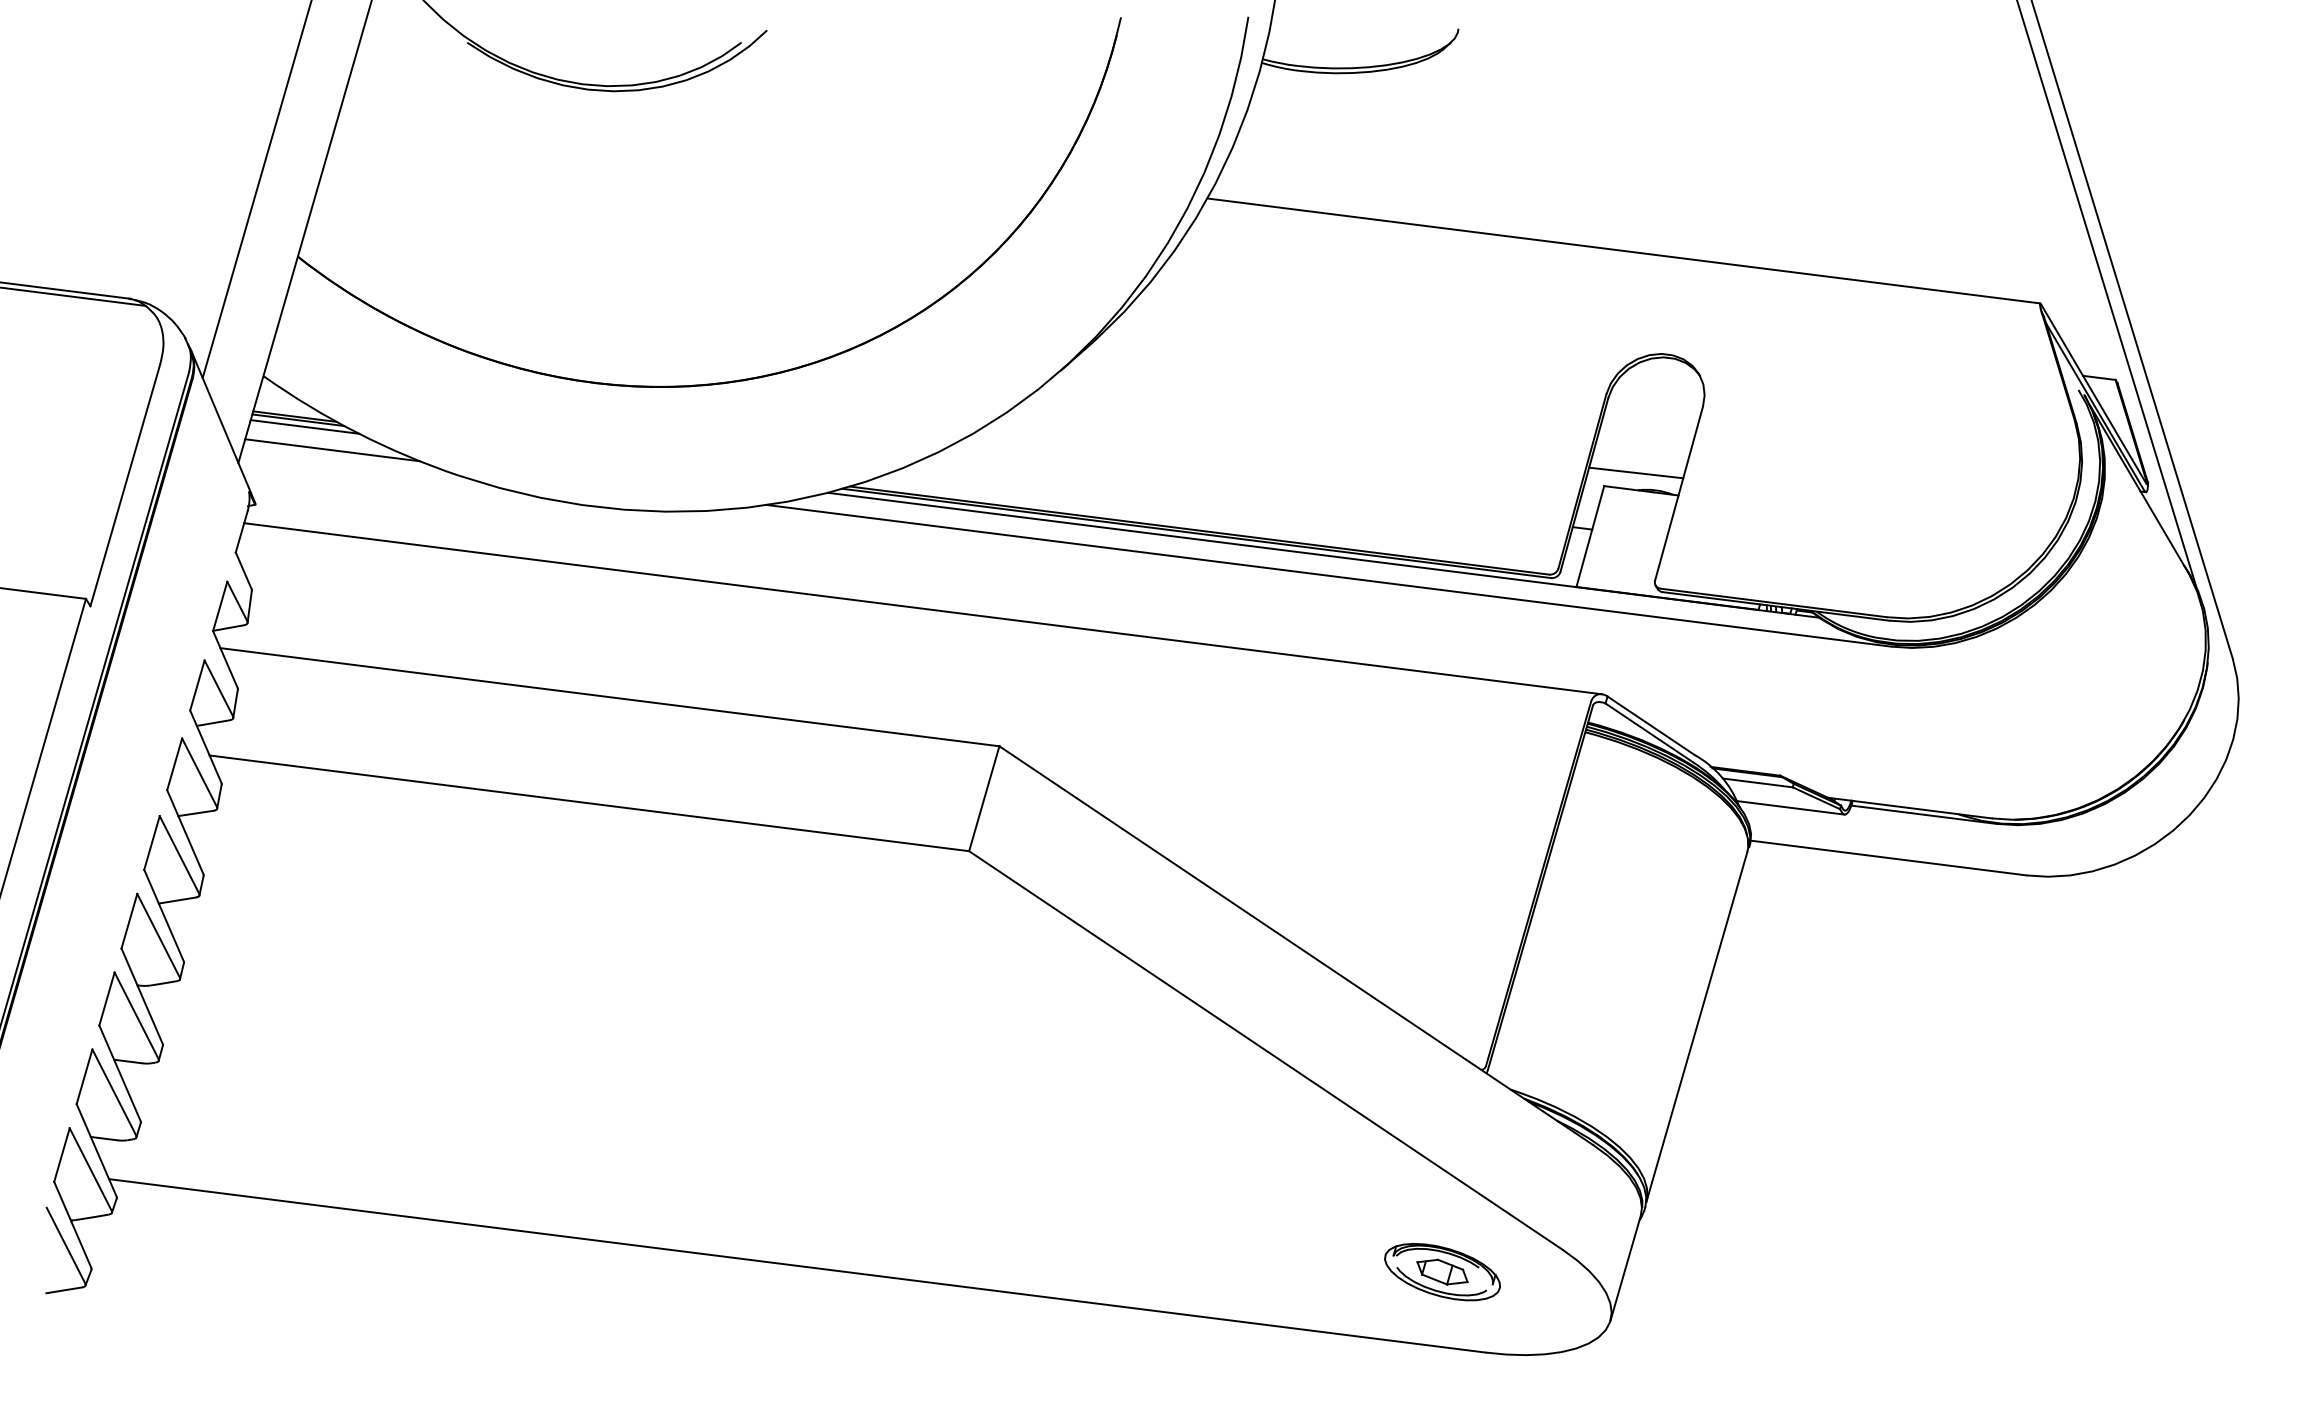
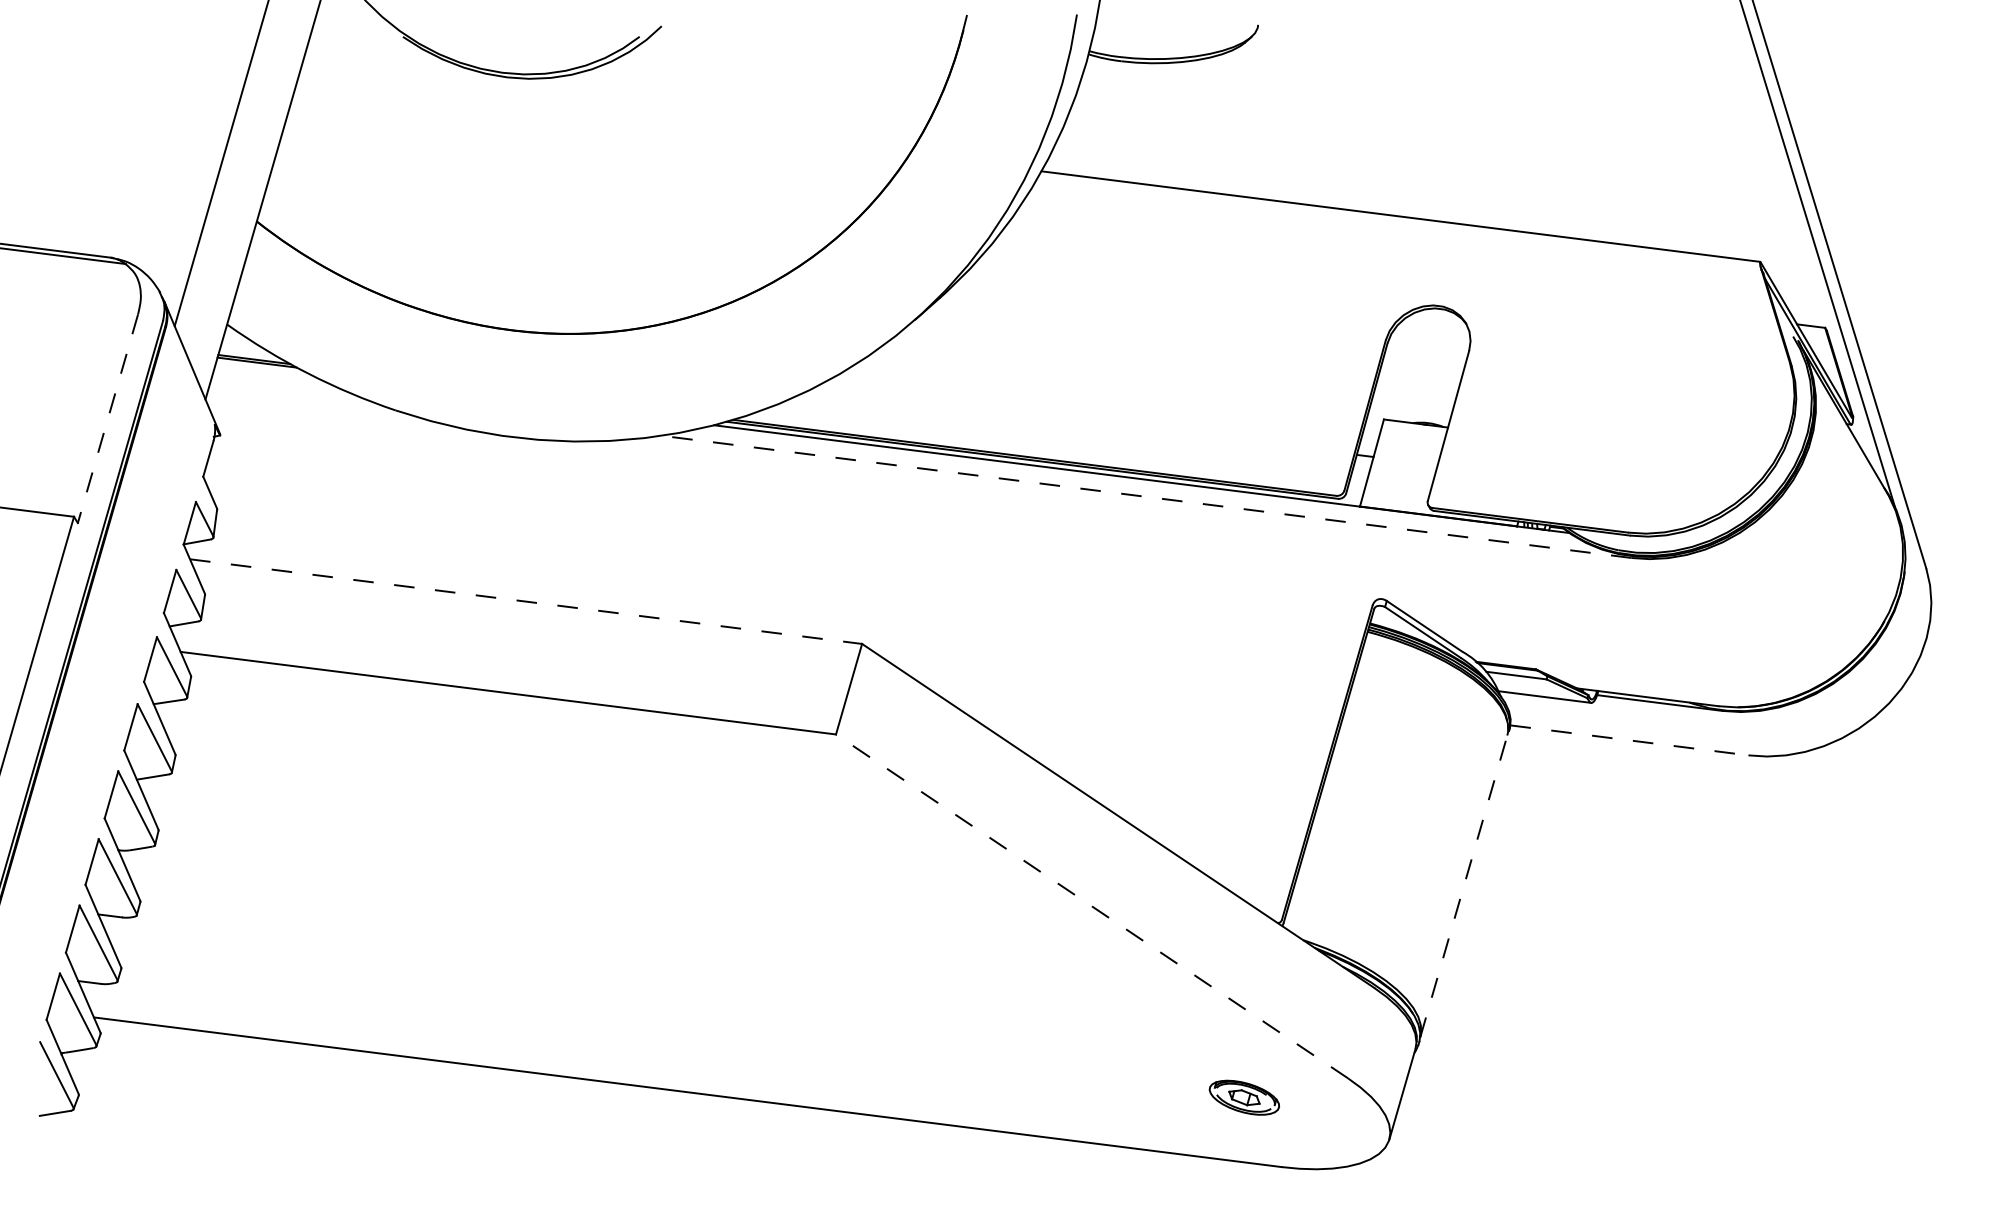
line: (304, 426) -> (262, 368), removed
line: (332, 450) -> (286, 388), removed
line: (1636, 472) -> (1411, 407), removed
line: (125, 485) -> (108, 418), solid -> dashed
line: (1328, 575) -> (1146, 496), solid -> dashed
line: (922, 608) -> (795, 525), removed
line: (609, 697) -> (525, 601), solid -> dashed
line: (1888, 858) -> (1629, 740), solid -> dashed
line: (1696, 1027) -> (1463, 886), solid -> dashed
line: (1265, 1050) -> (1091, 906), solid -> dashed
part: (1442, 1272) -> (1244, 1097), size x0.7

